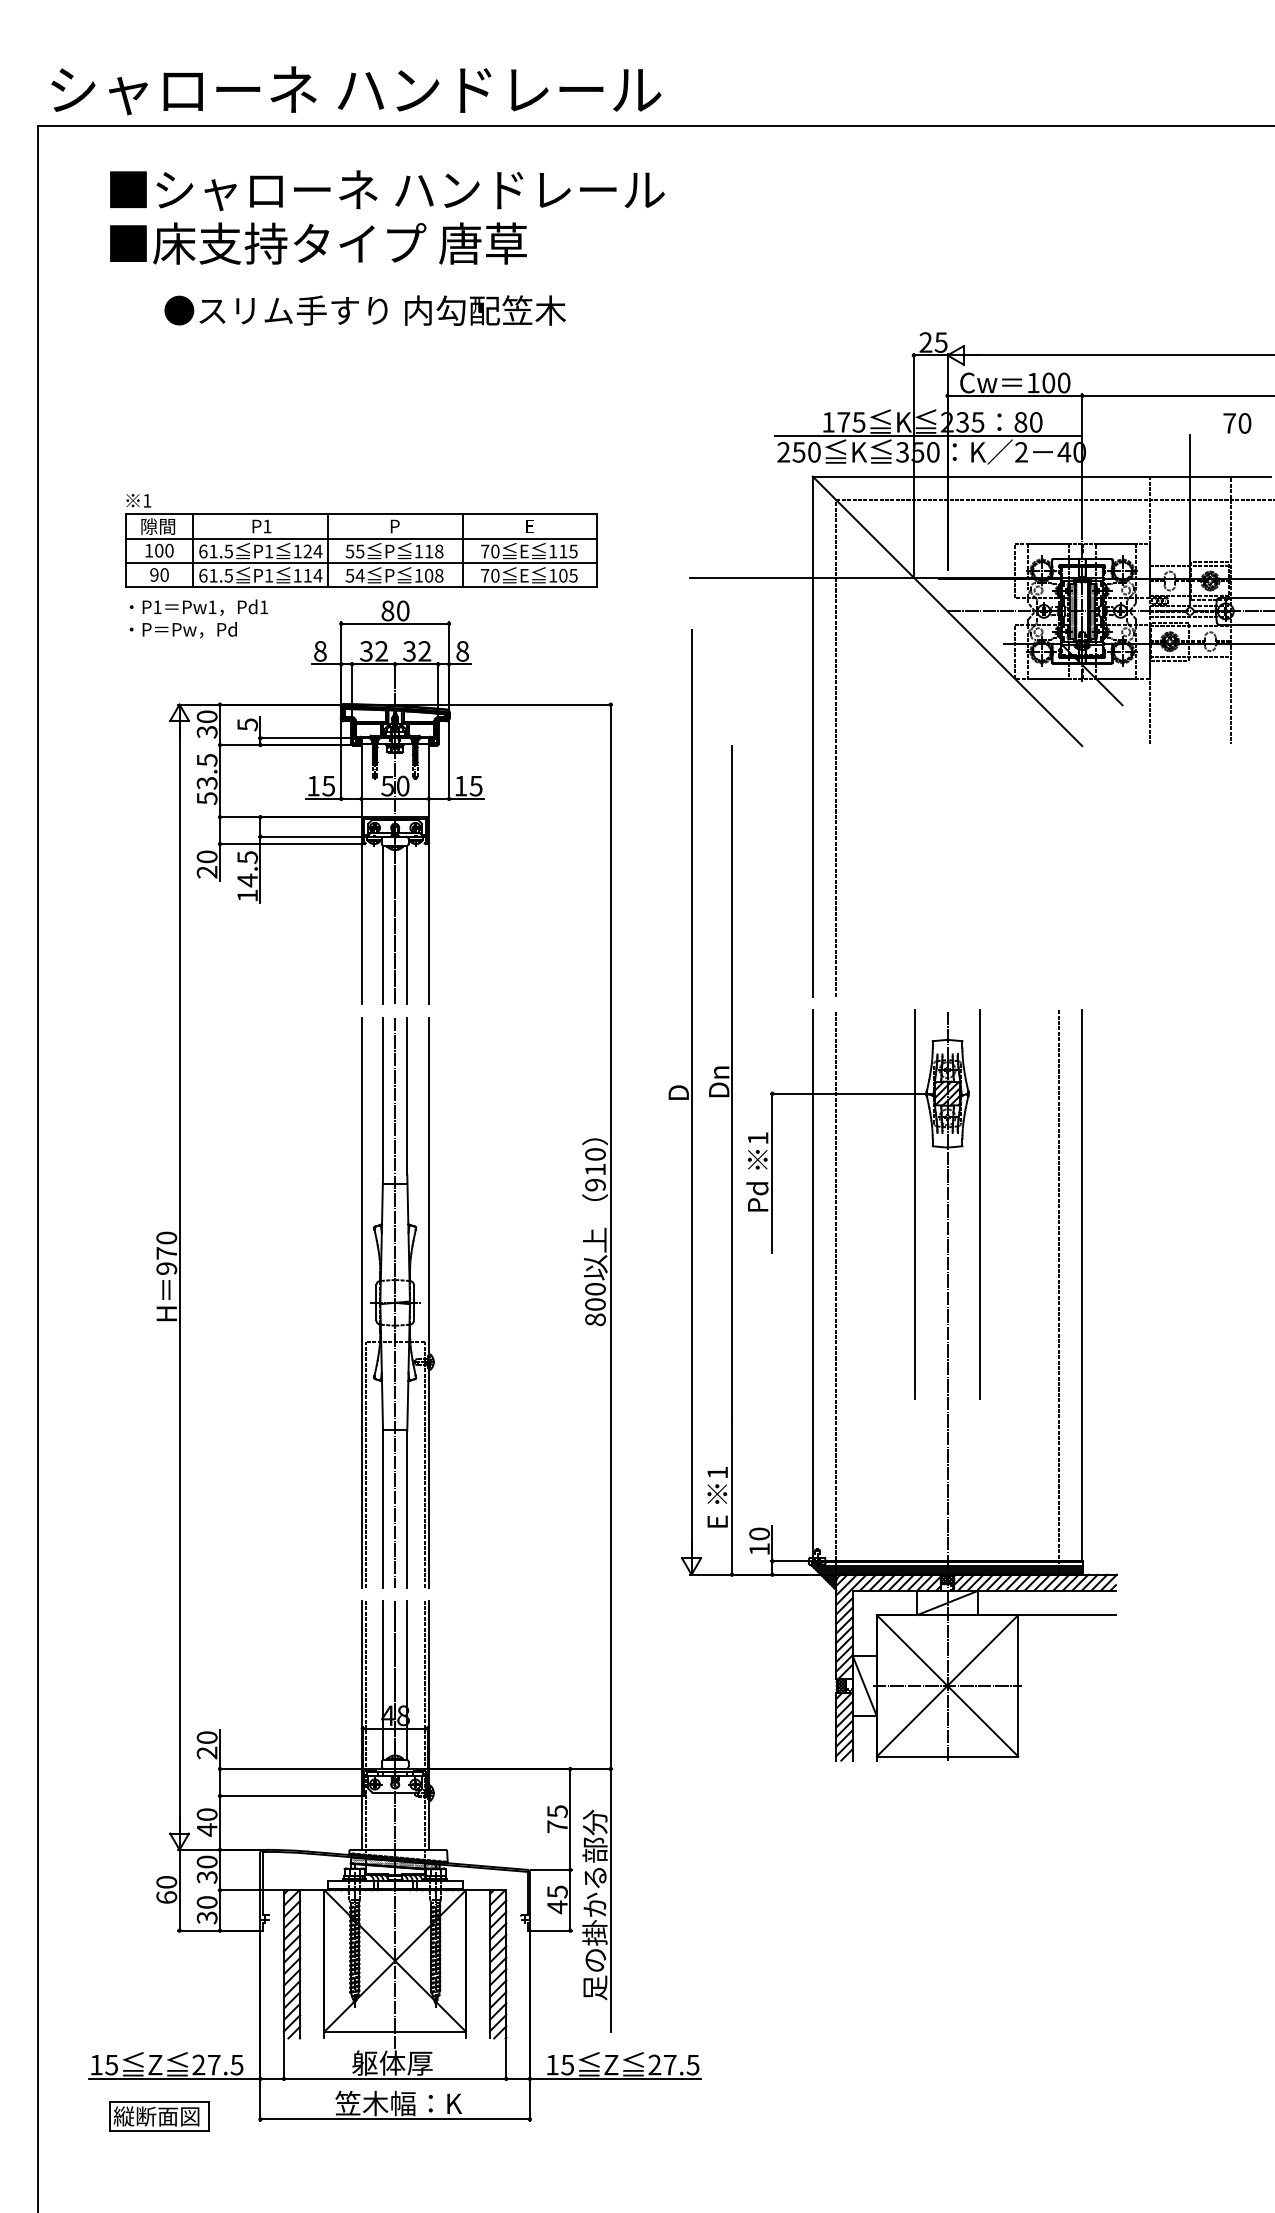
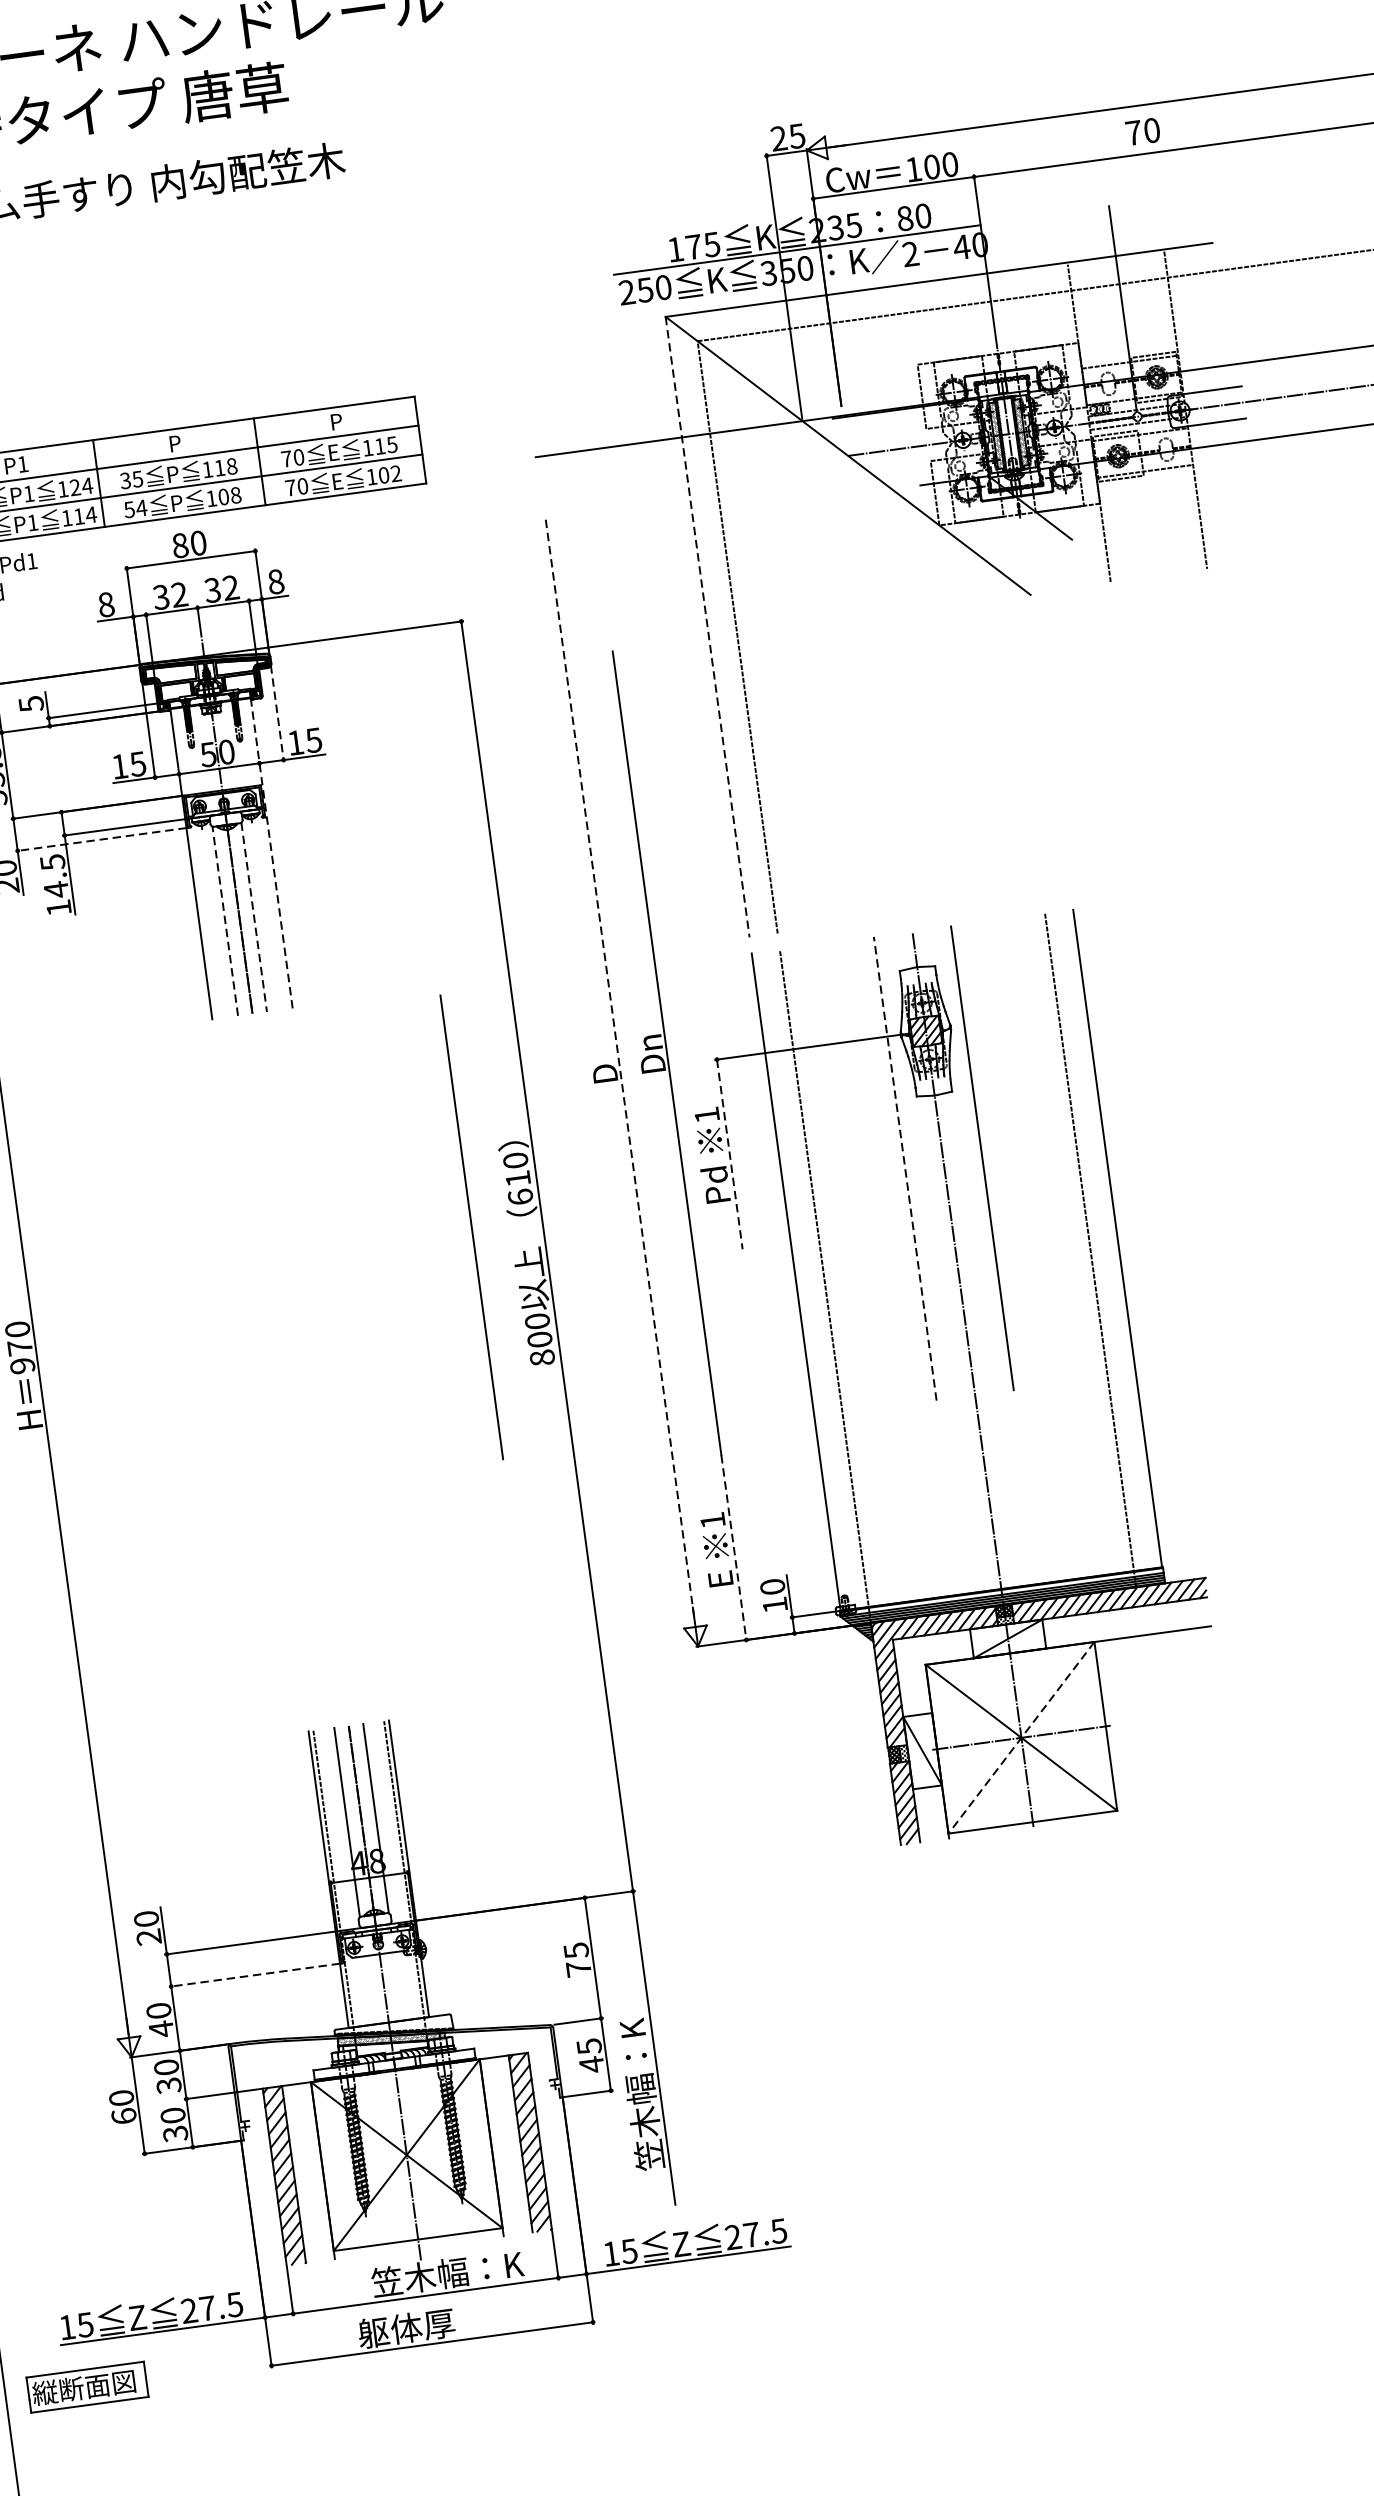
text: (1237, 423) -> (1143, 131), moved
text: (530, 526) -> (336, 421), E -> P
text: (350, 550) -> (125, 479), 55 -> 35
text: (573, 575) -> (396, 473), 105 -> 102
line: (812, 737) -> (707, 628), solid -> dashed
line: (449, 760) -> (277, 714), solid -> dashed
line: (289, 844) -> (100, 840), solid -> dashed
line: (428, 873) -> (271, 852), solid -> dashed
line: (383, 924) -> (225, 920), solid -> dashed
line: (407, 925) -> (254, 917), solid -> dashed
line: (691, 1093) -> (620, 1072), solid -> dashed
line: (772, 1173) -> (729, 1154), solid -> dashed
text: (595, 1184) -> (520, 1196), 910 -> 610
line: (551, 1204) -> (471, 1227), added
line: (915, 1204) -> (905, 1168), solid -> dashed
part: (397, 1302) -> (303, 1369), removed
line: (732, 1497) -> (734, 1547), solid -> dashed
line: (947, 1686) -> (1021, 1738), solid -> dashed
line: (289, 1795) -> (254, 1974), solid -> dashed
text: (594, 1904) -> (635, 2055), 足の掛かる部分 -> 笠木幅：K
text: (415, 2062) -> (447, 2272), 躯体厚 -> 笠木幅：K
text: (398, 2103) -> (433, 2324), 笠木幅：K -> 躯体厚
part: (159, 2116) -> (87, 2387), moved

